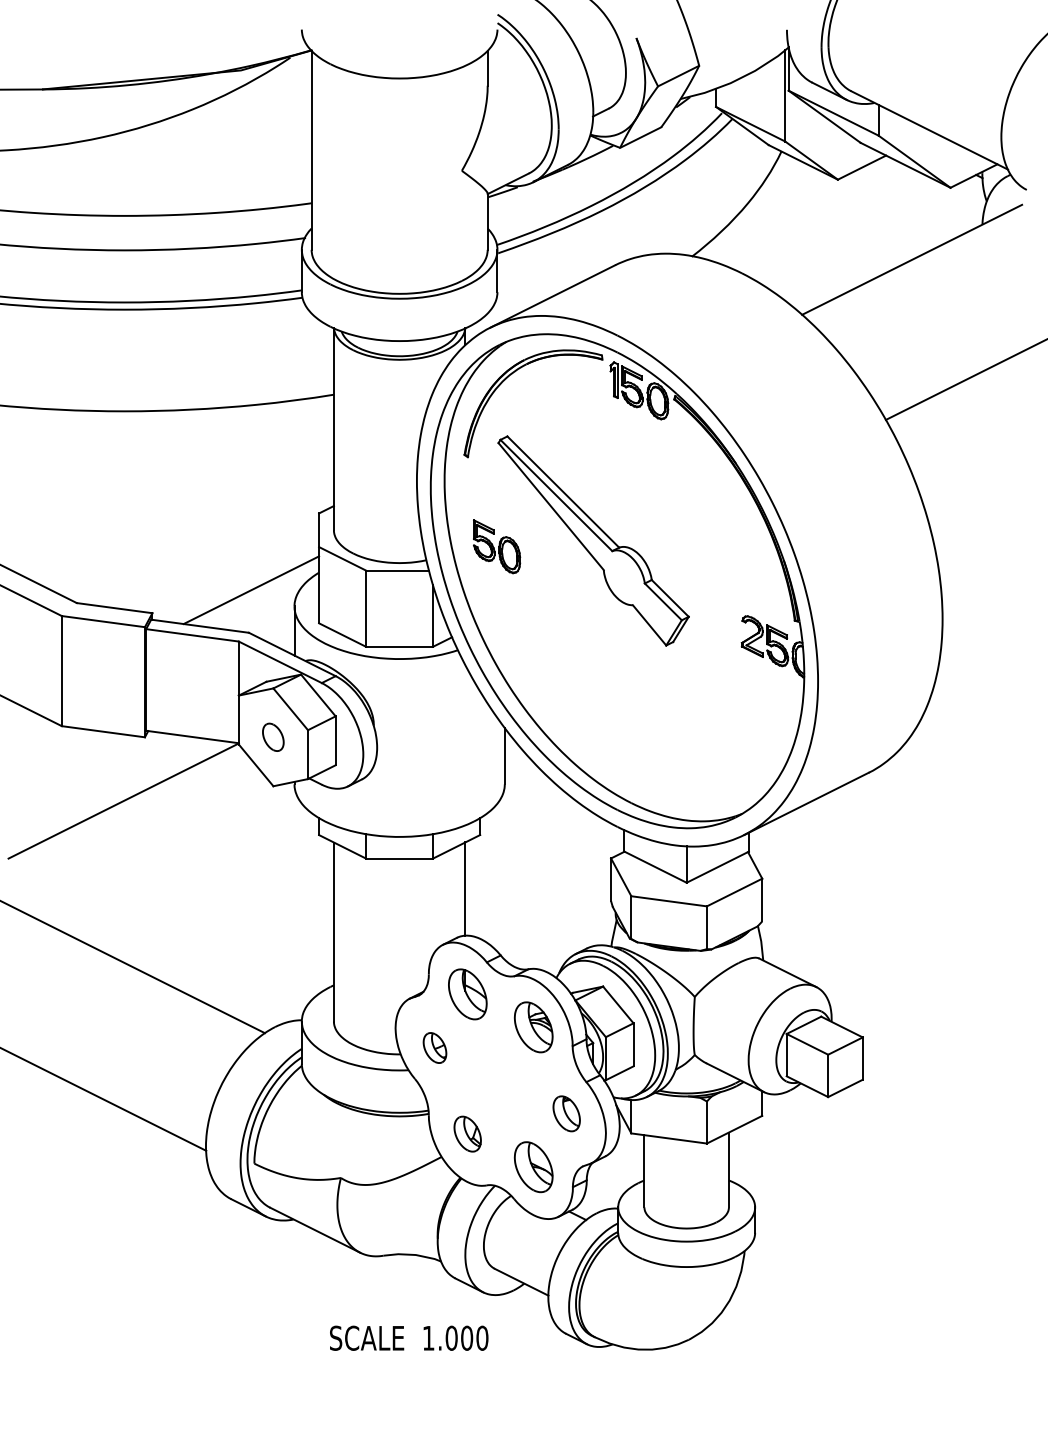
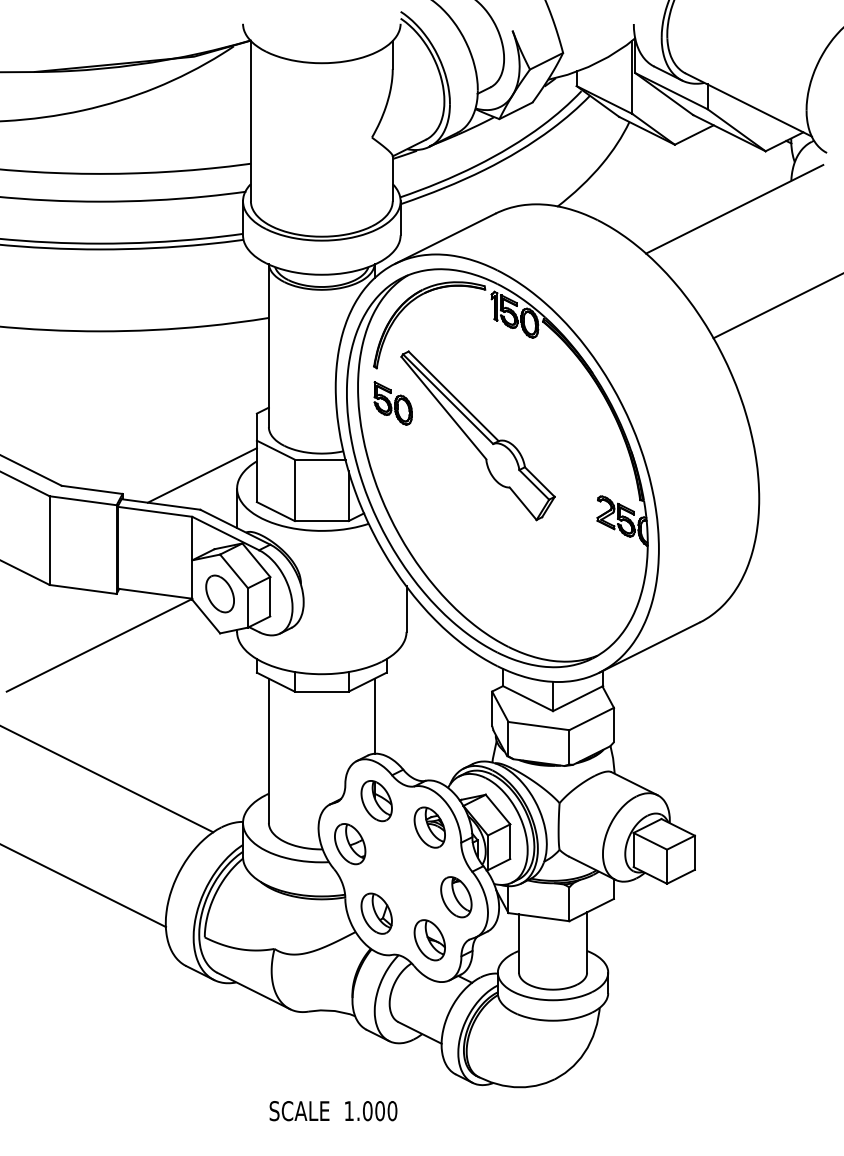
part: (496, 546) -> (392, 403), moved
part: (272, 736) -> (219, 593), size x1.67
part: (435, 1048) -> (350, 844), size x1.67
part: (566, 1114) -> (456, 897), size x1.43
part: (467, 1133) -> (376, 913), size x1.43
text: (409, 1338) -> (333, 1111), moved

